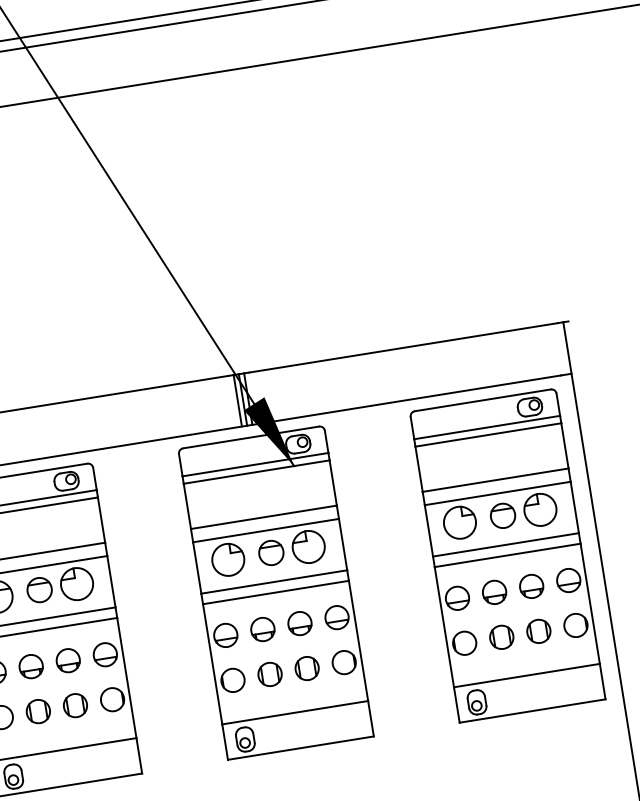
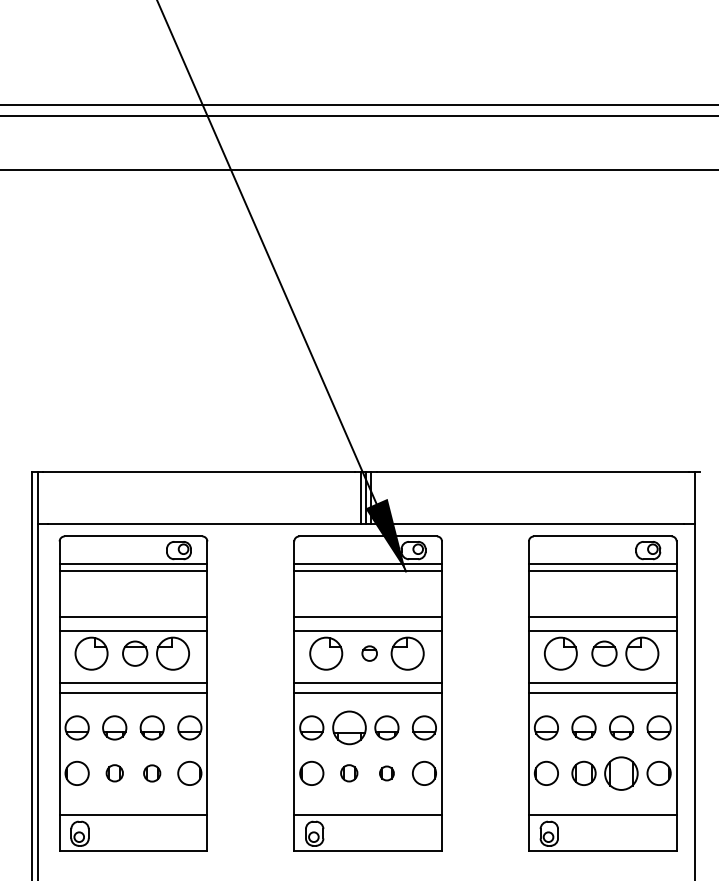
part: (270, 552) -> (369, 653), size x0.6
part: (261, 629) -> (348, 727), size x1.4
part: (538, 630) -> (621, 772), size x1.4
part: (306, 668) -> (386, 773), size x0.6
part: (269, 673) -> (348, 772), size x0.7
part: (74, 705) -> (151, 773), size x0.7
part: (38, 710) -> (114, 772), size x0.7

